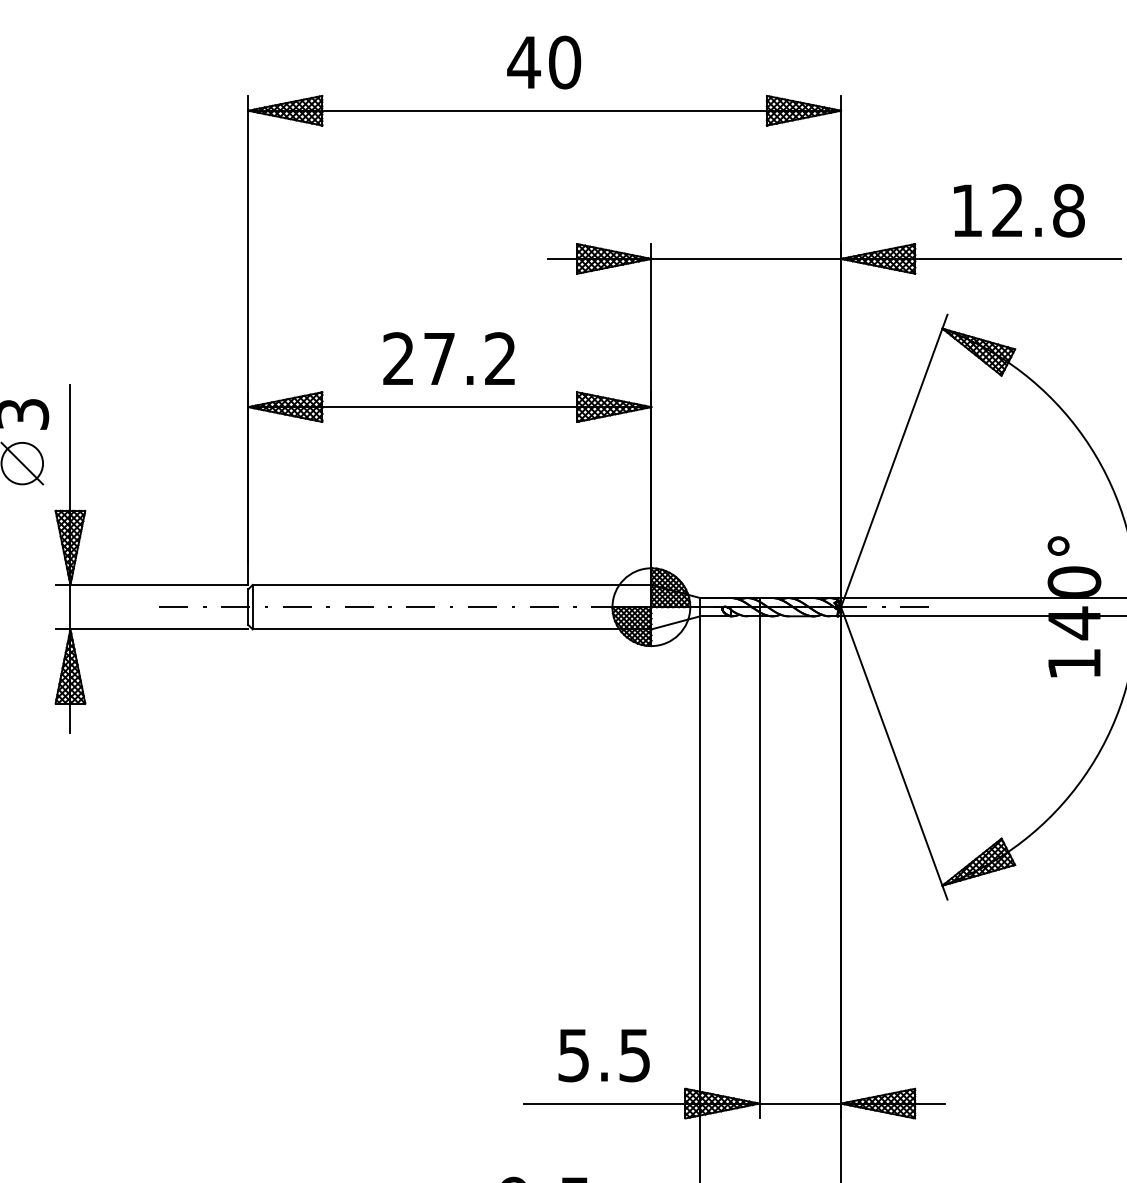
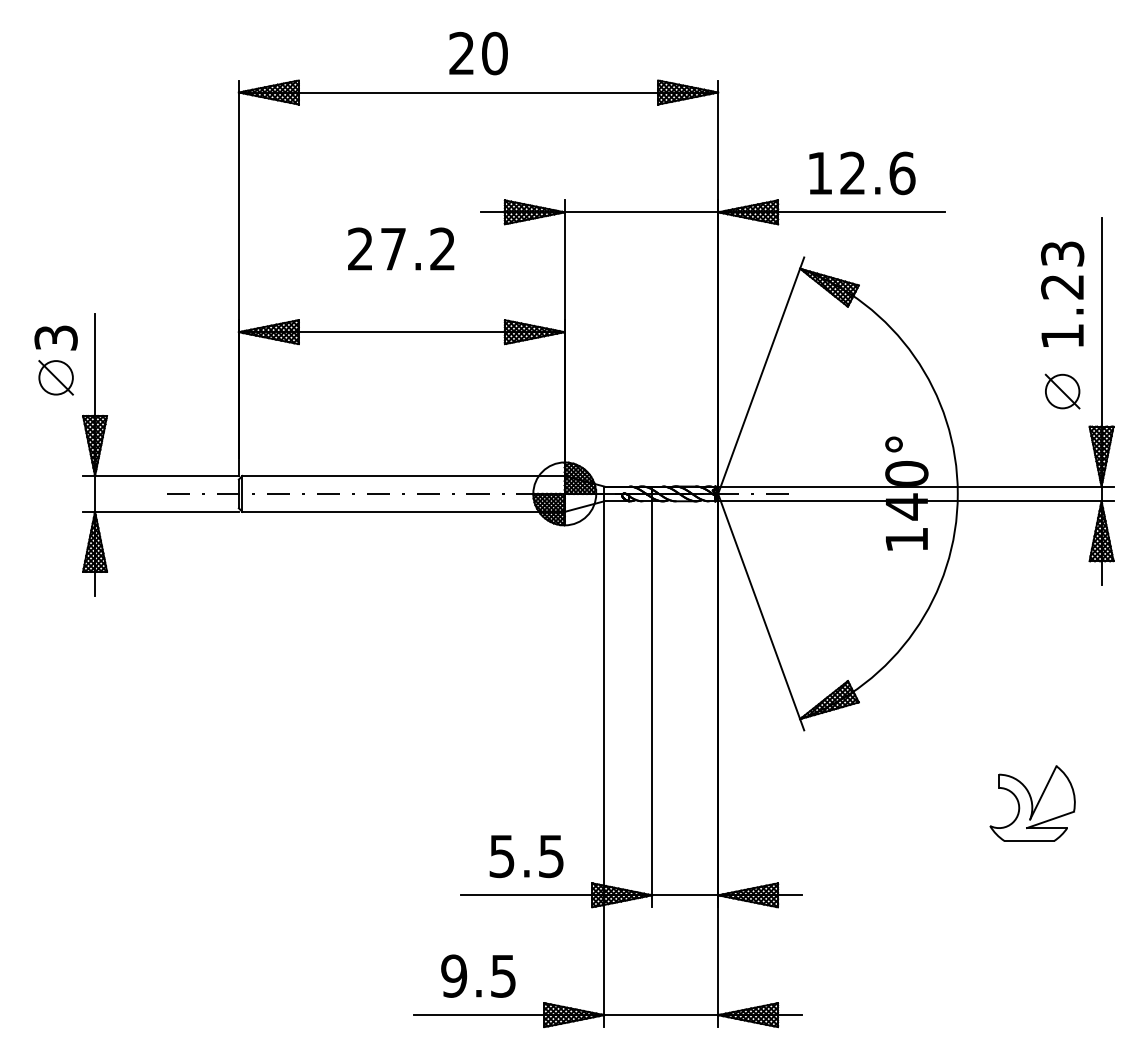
text: (523, 61) -> (461, 52), 40 -> 20
text: (1069, 209) -> (902, 172), 12.8 -> 12.6
text: (449, 358) -> (401, 248), moved

